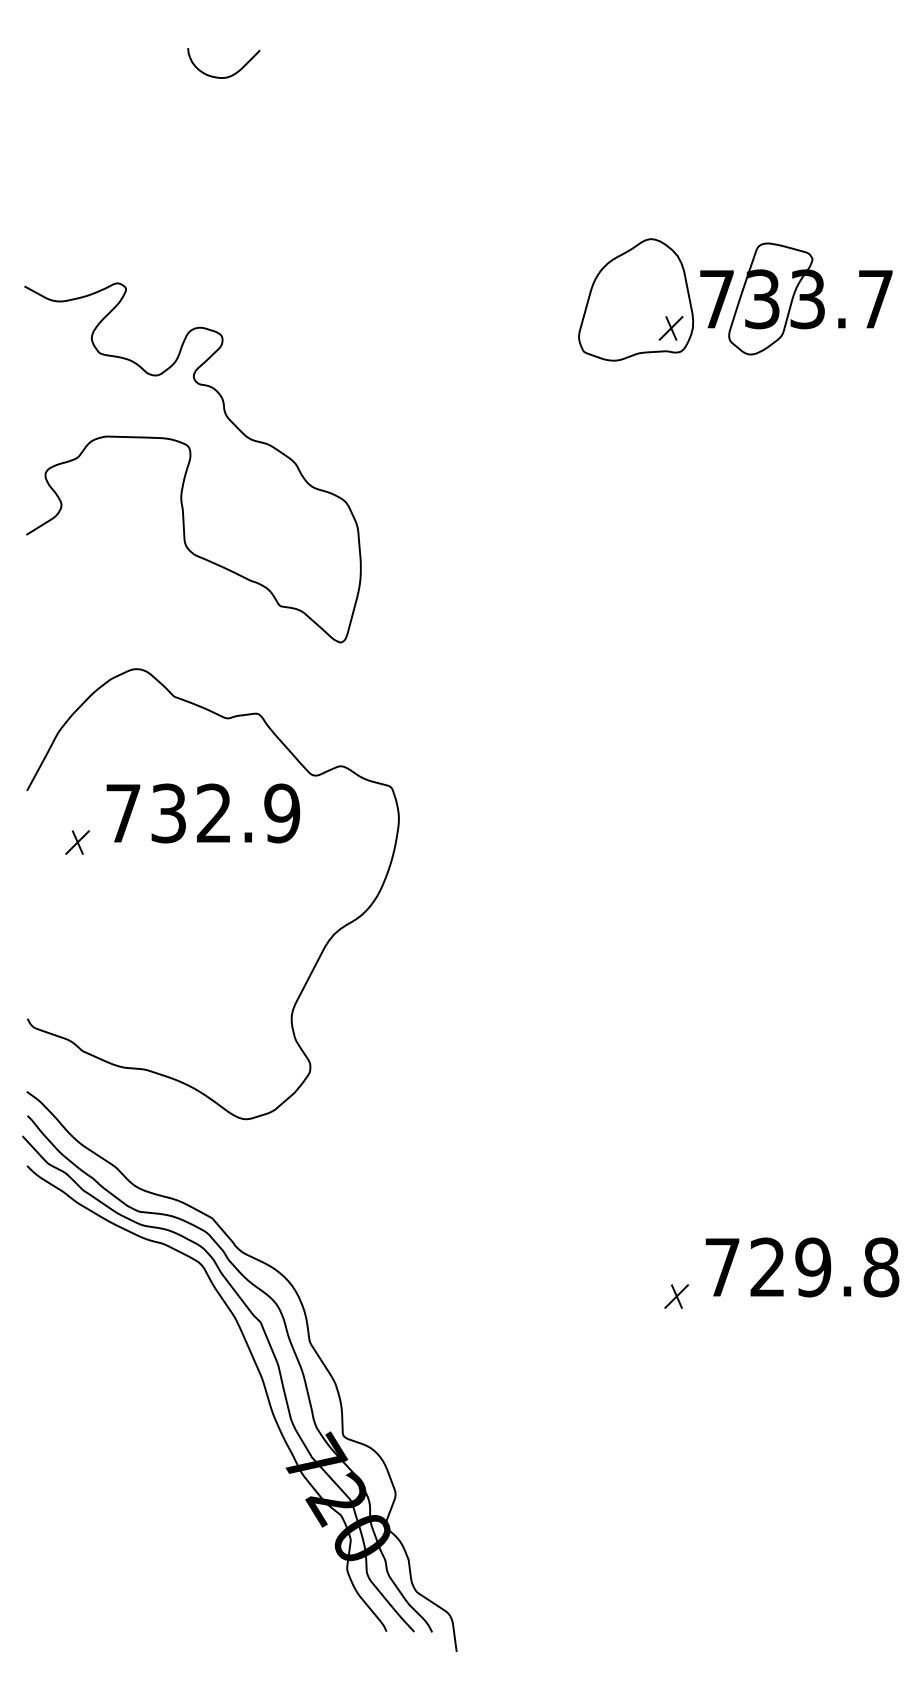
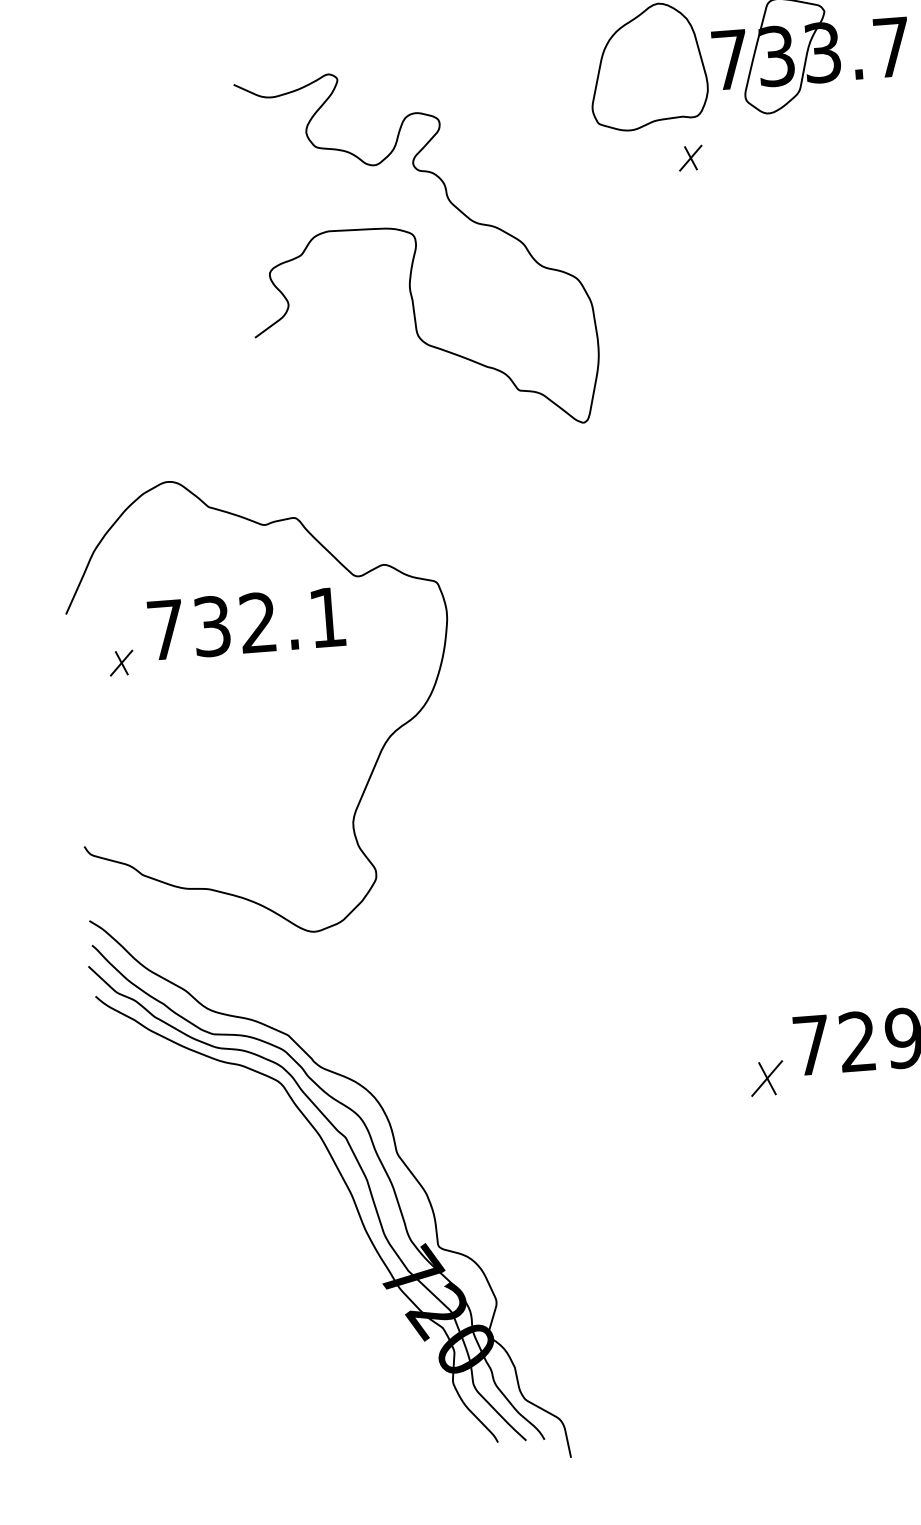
part: (670, 328) -> (690, 158), moved
curve: (190, 462) -> (416, 251), moved
text: (282, 813) -> (327, 617), 732.9 -> 732.1
part: (676, 1296) -> (767, 1078), size x1.4

